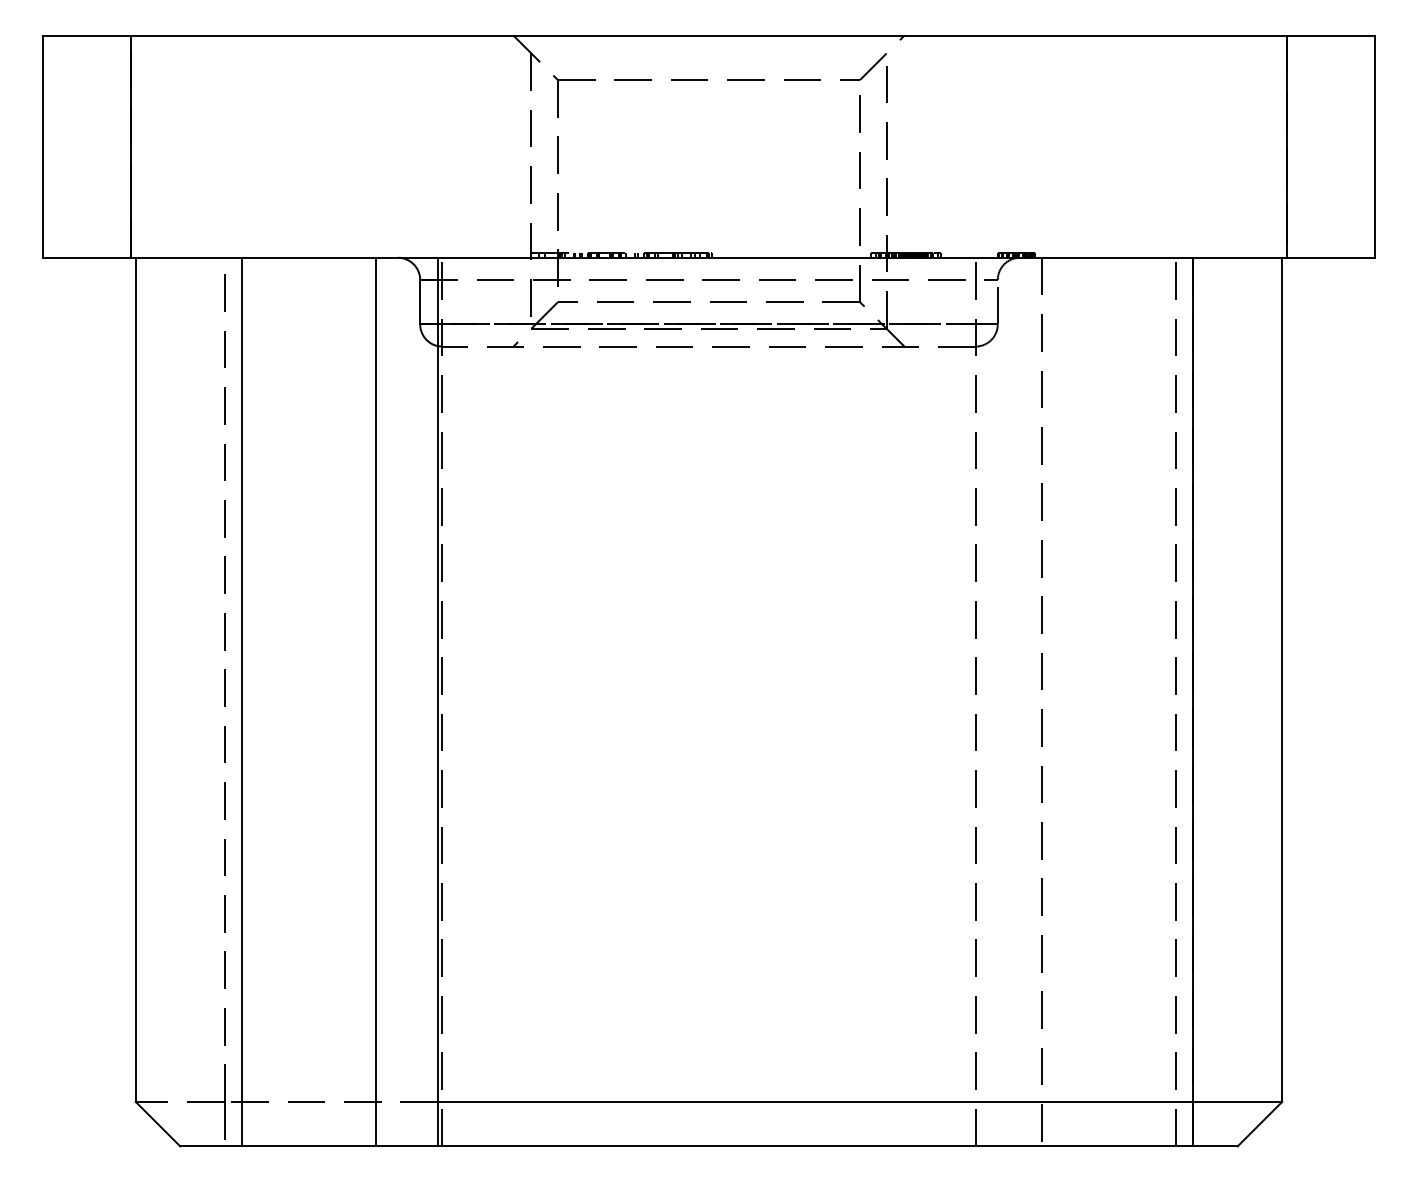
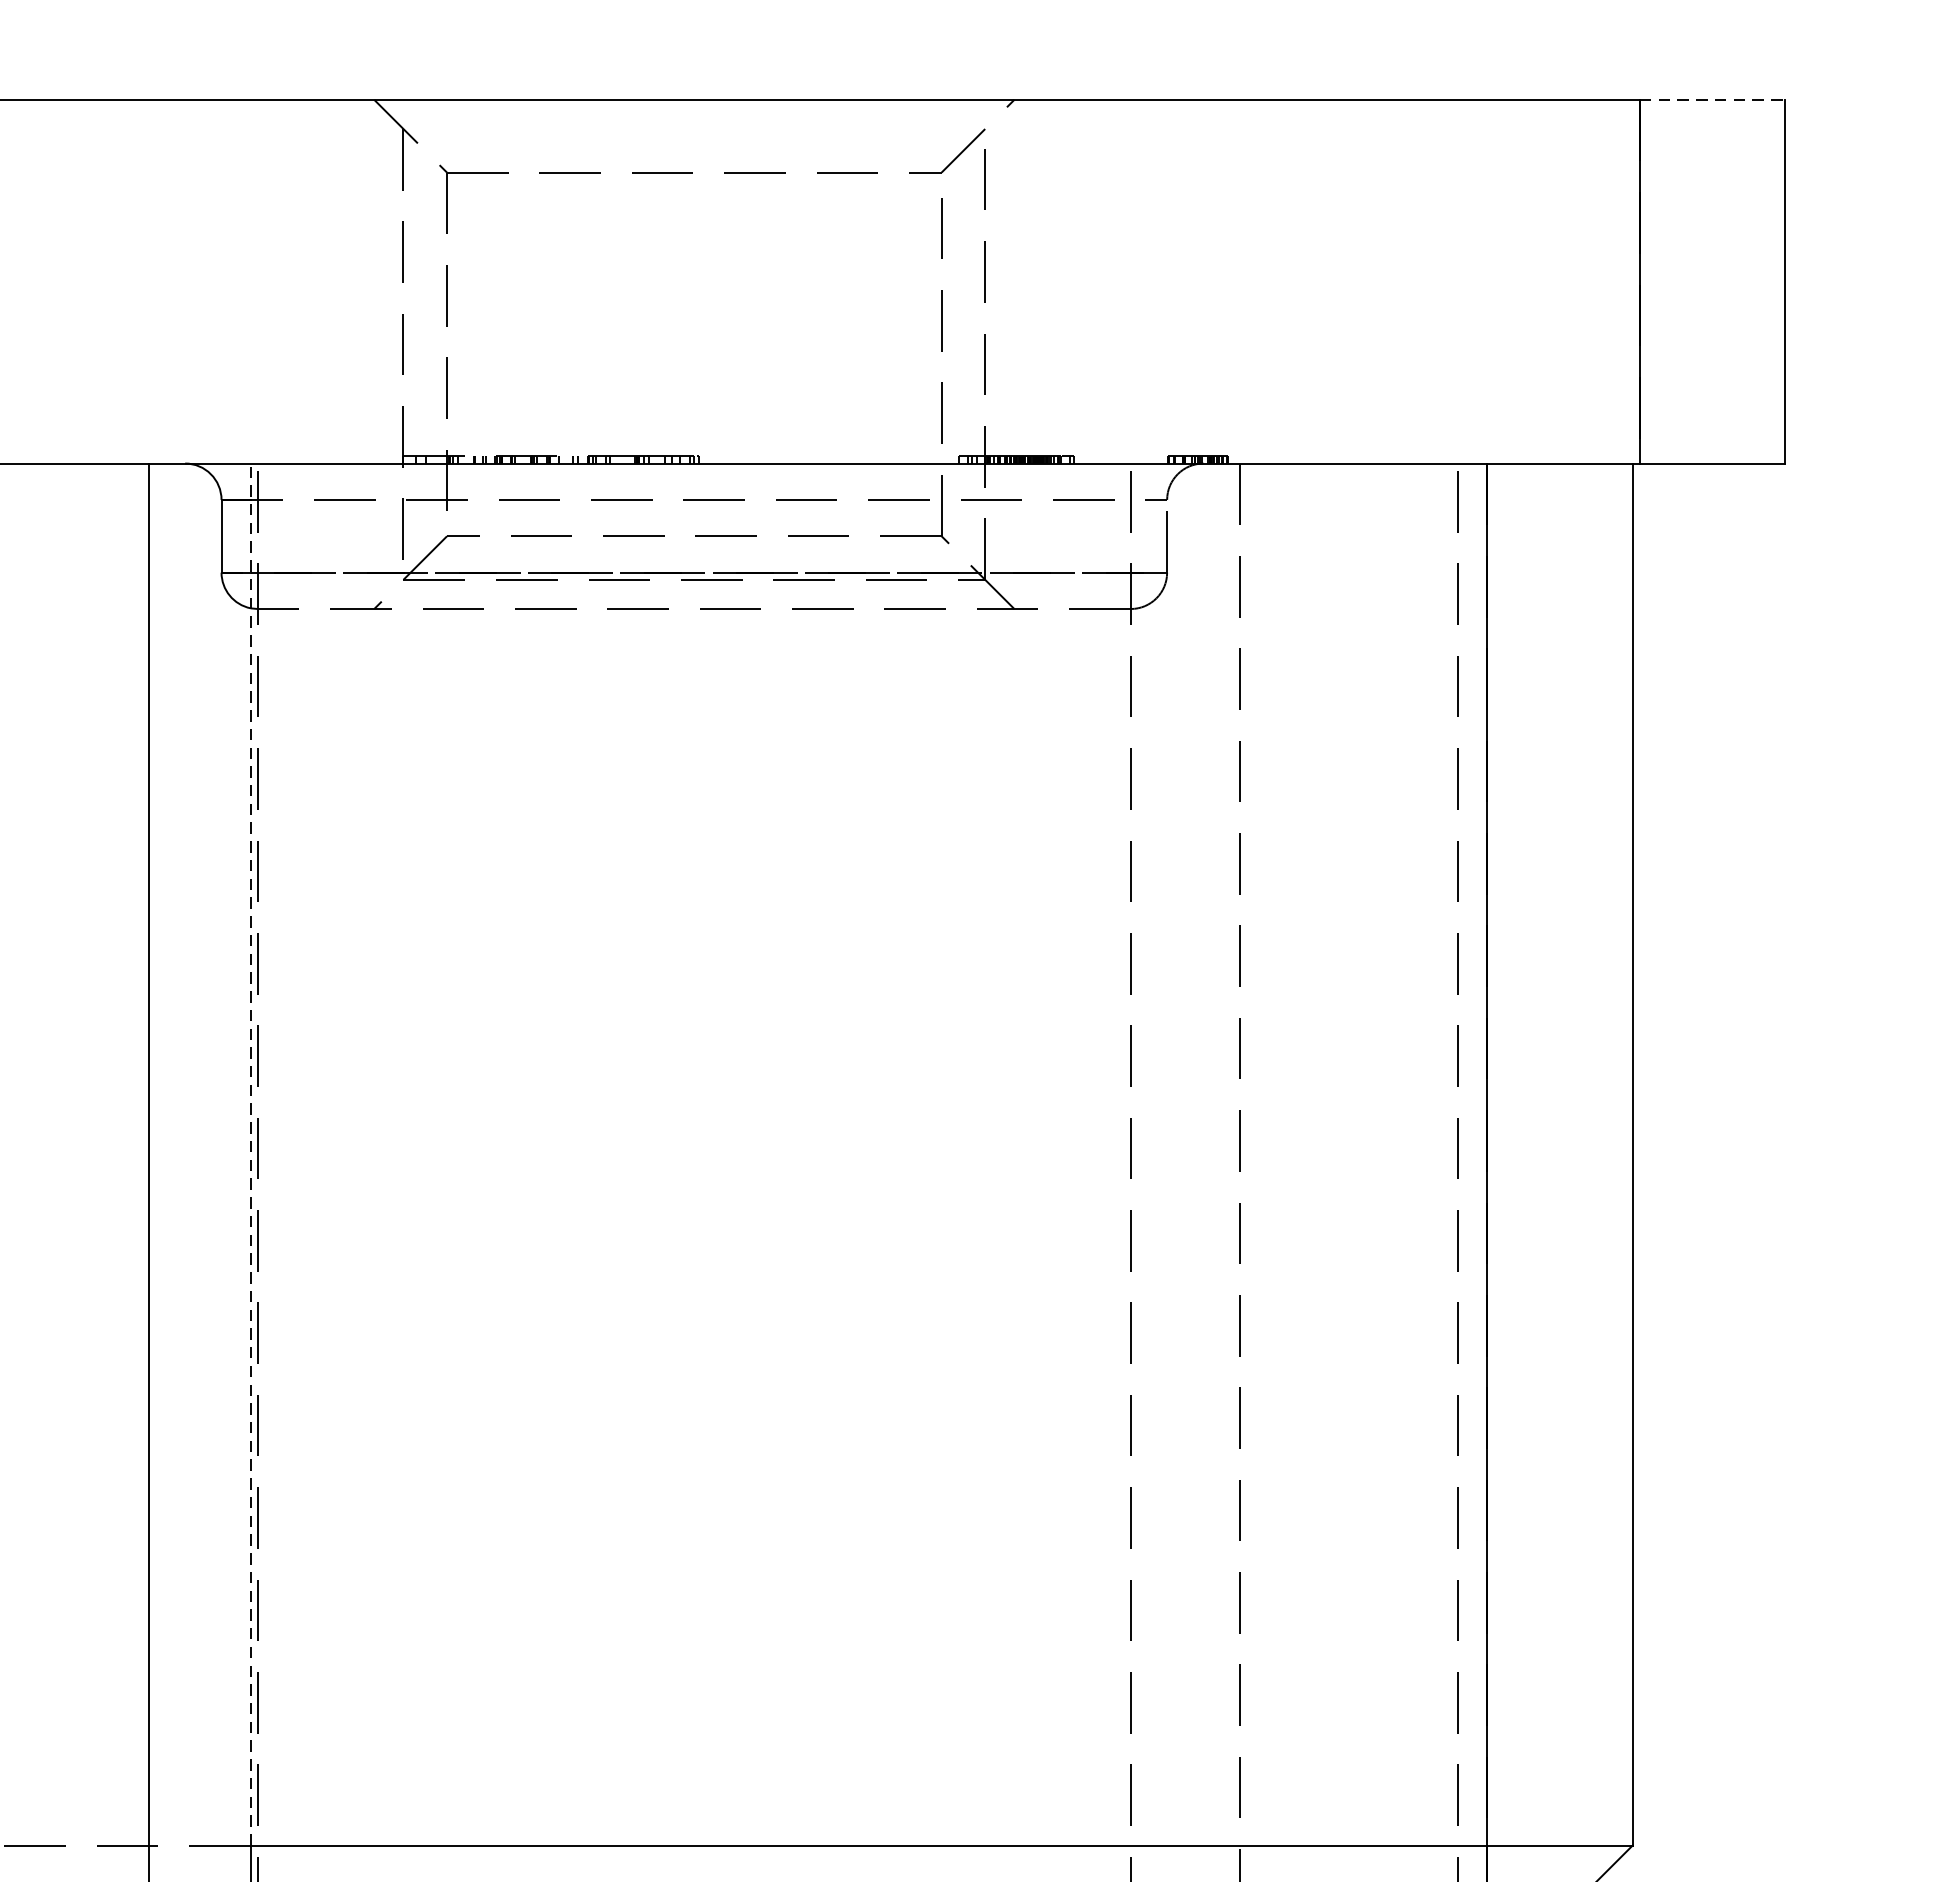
line: (1331, 35) -> (1713, 99), solid -> dashed
line: (437, 679) -> (249, 1153), solid -> dashed

